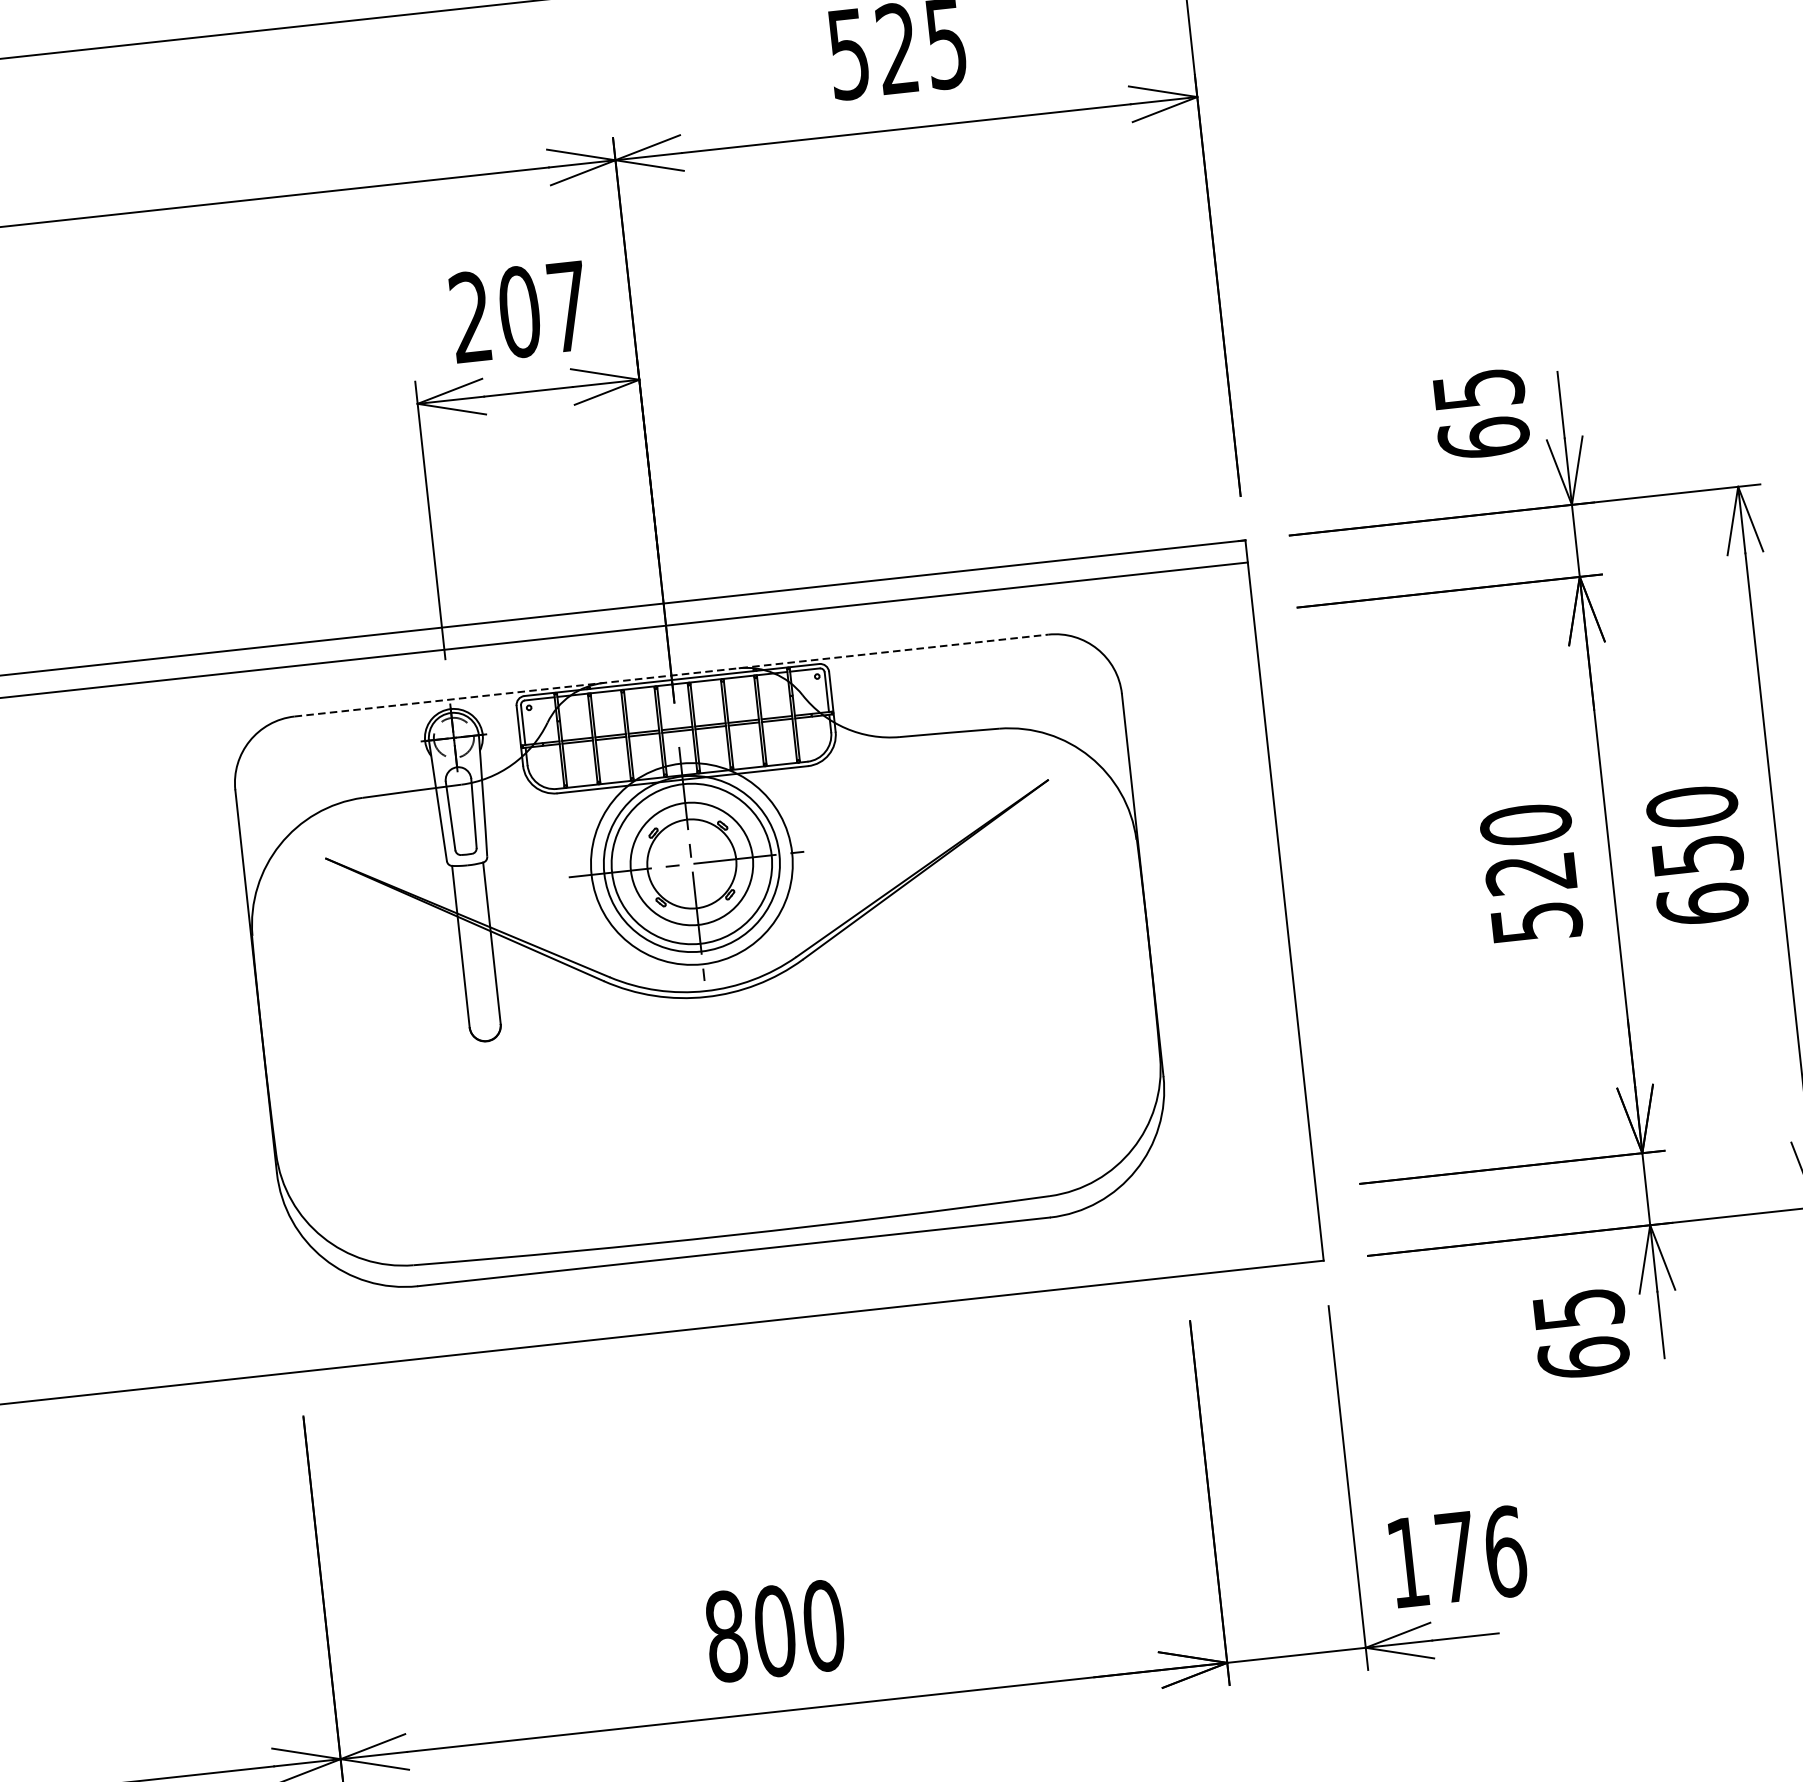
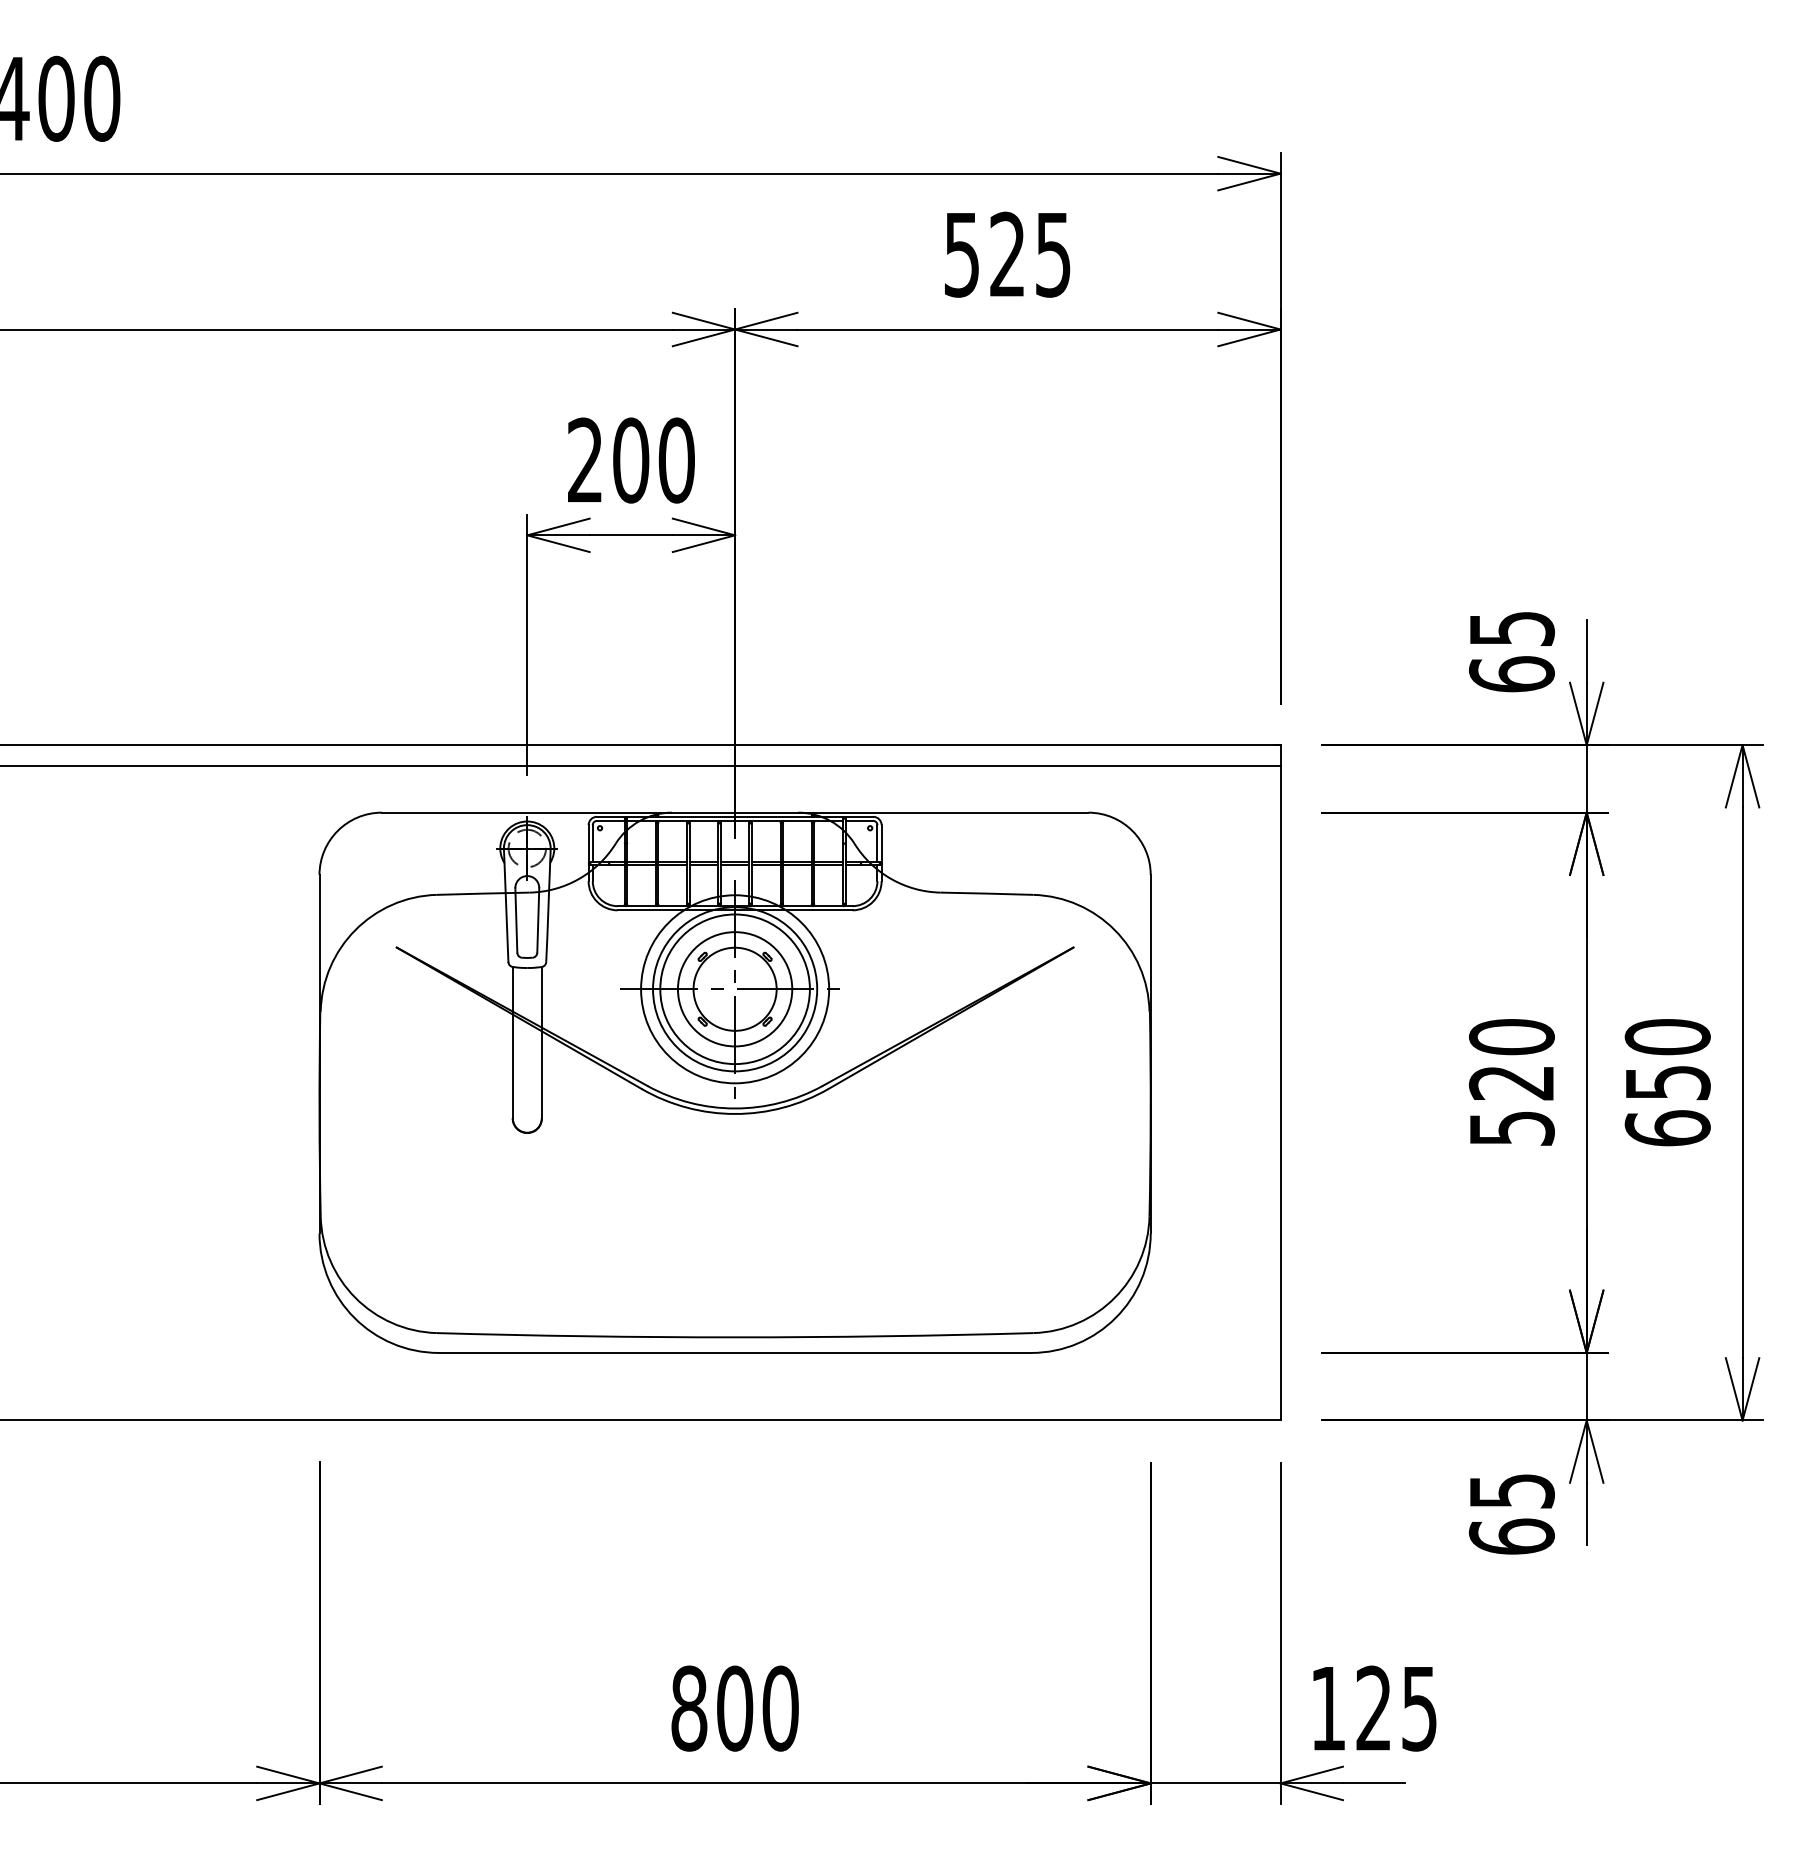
text: (568, 306) -> (676, 460), 207 -> 200
line: (671, 675) -> (735, 812), dashed -> solid
text: (1481, 1554) -> (1397, 1708), 176 -> 125

